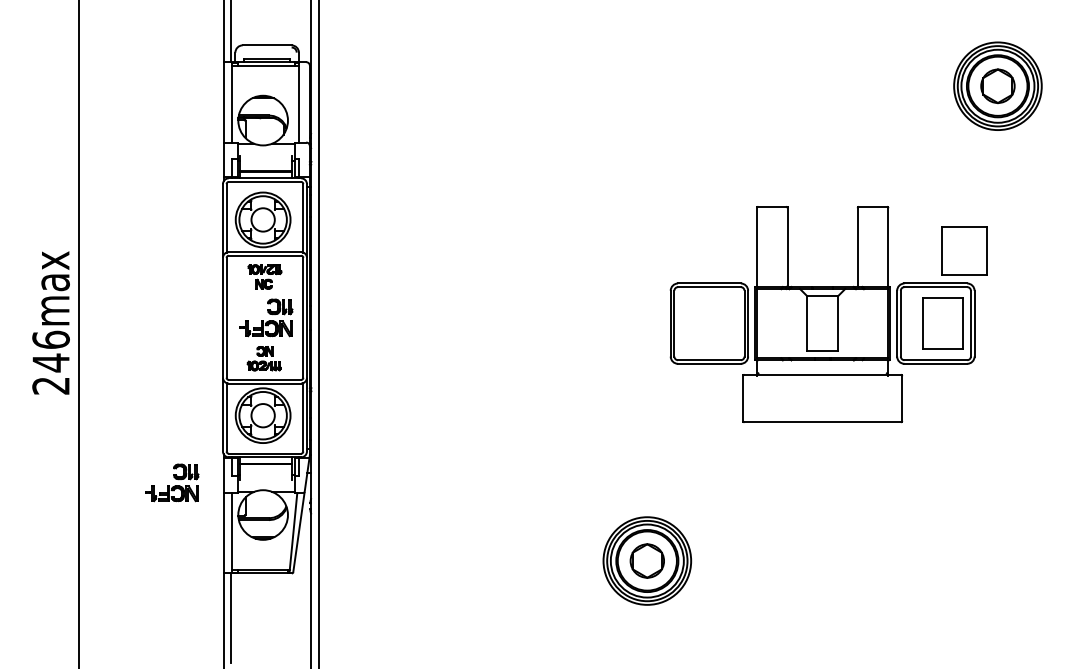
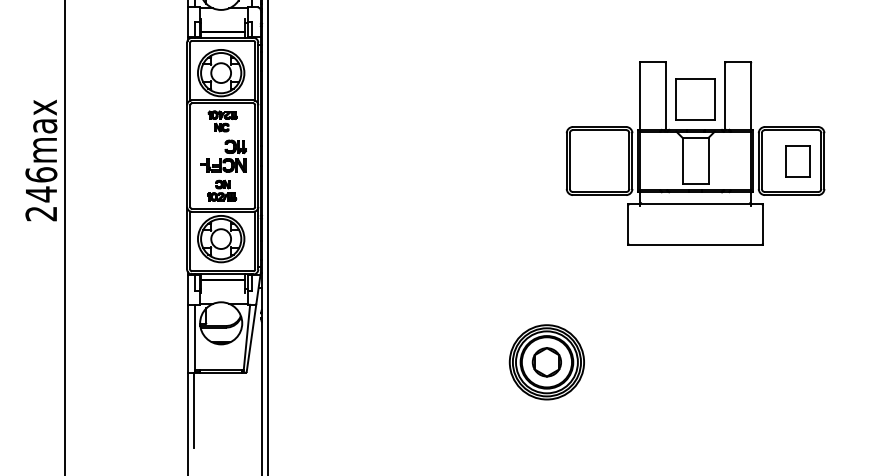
part: (964, 250) -> (695, 99), moved
part: (942, 323) -> (797, 160), size x0.71
part: (172, 482) -> (144, 295), removed

